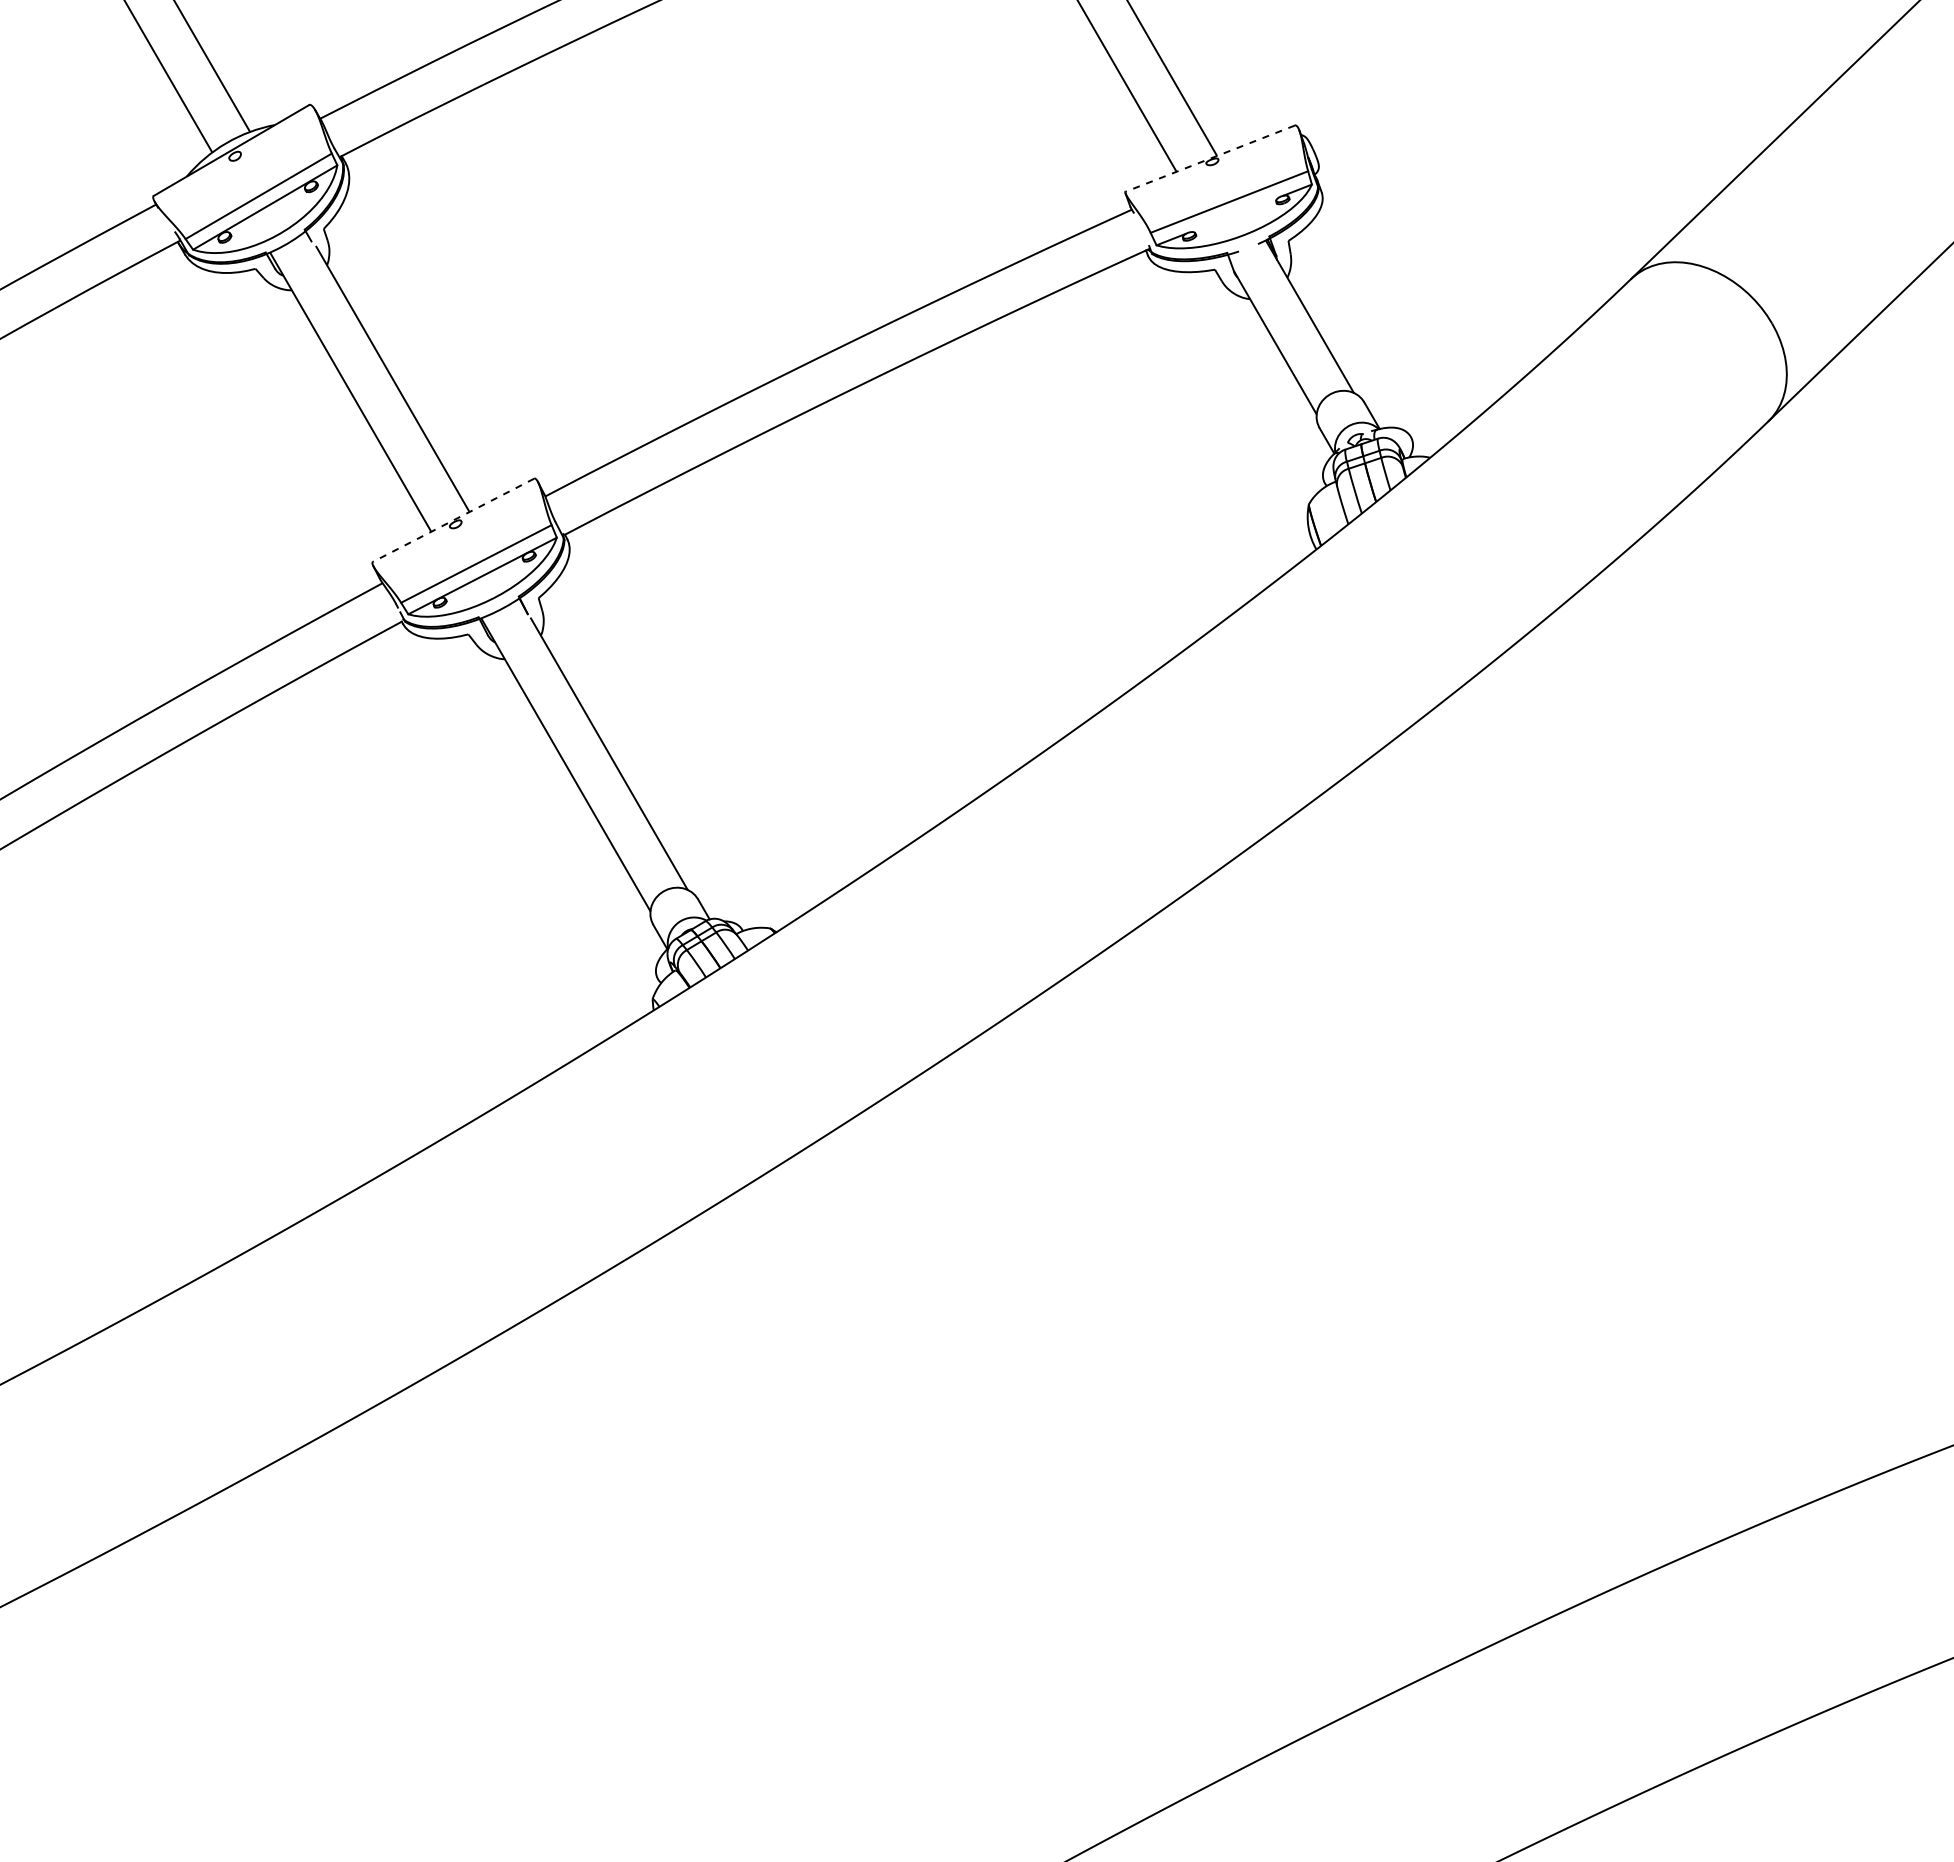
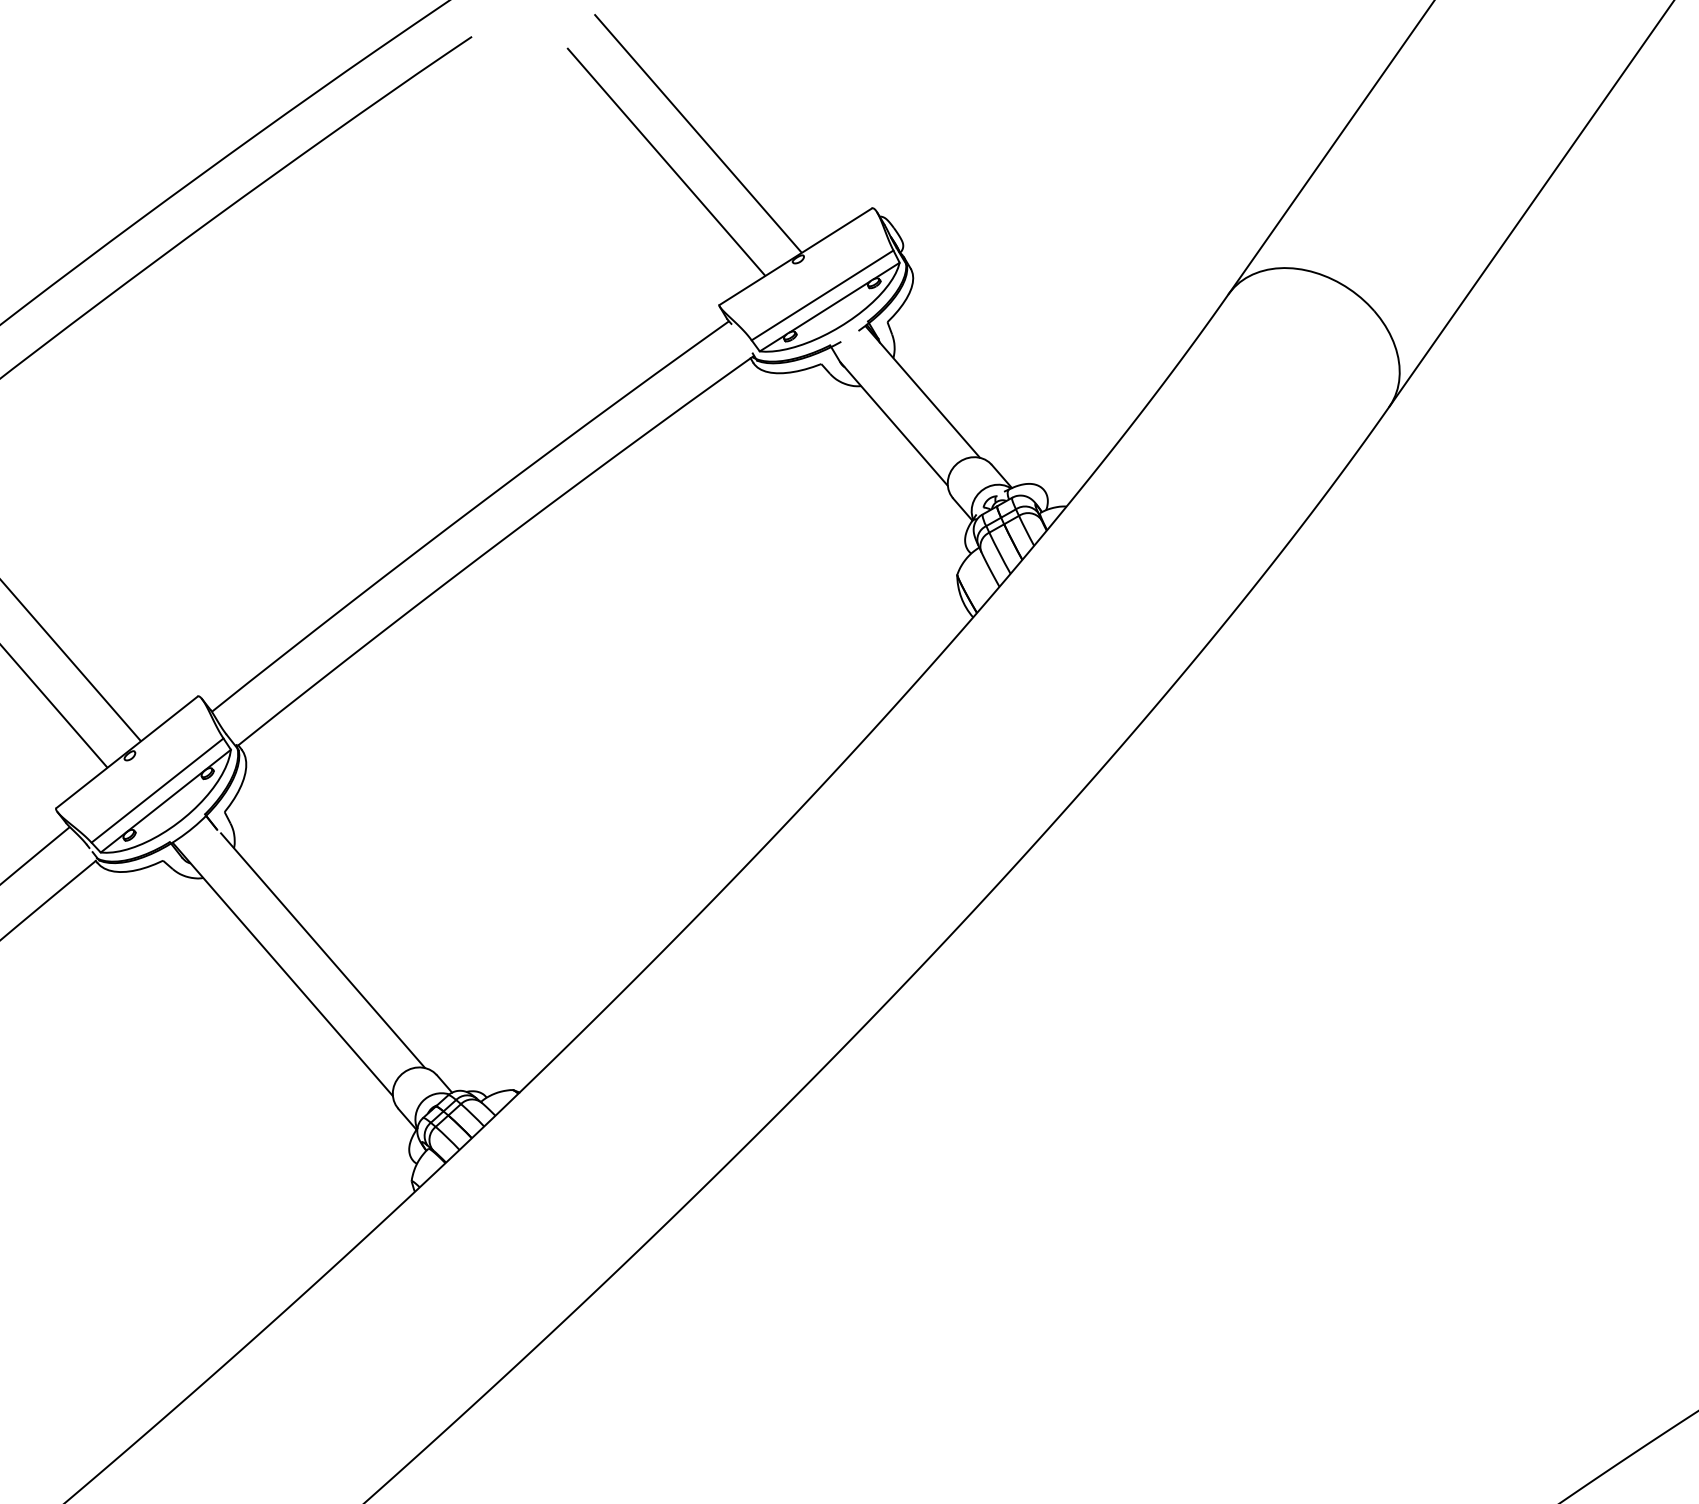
line: (1210, 158) -> (795, 256), dashed -> solid
line: (1234, 214) -> (829, 306), added
line: (453, 520) -> (127, 752), dashed -> solid

